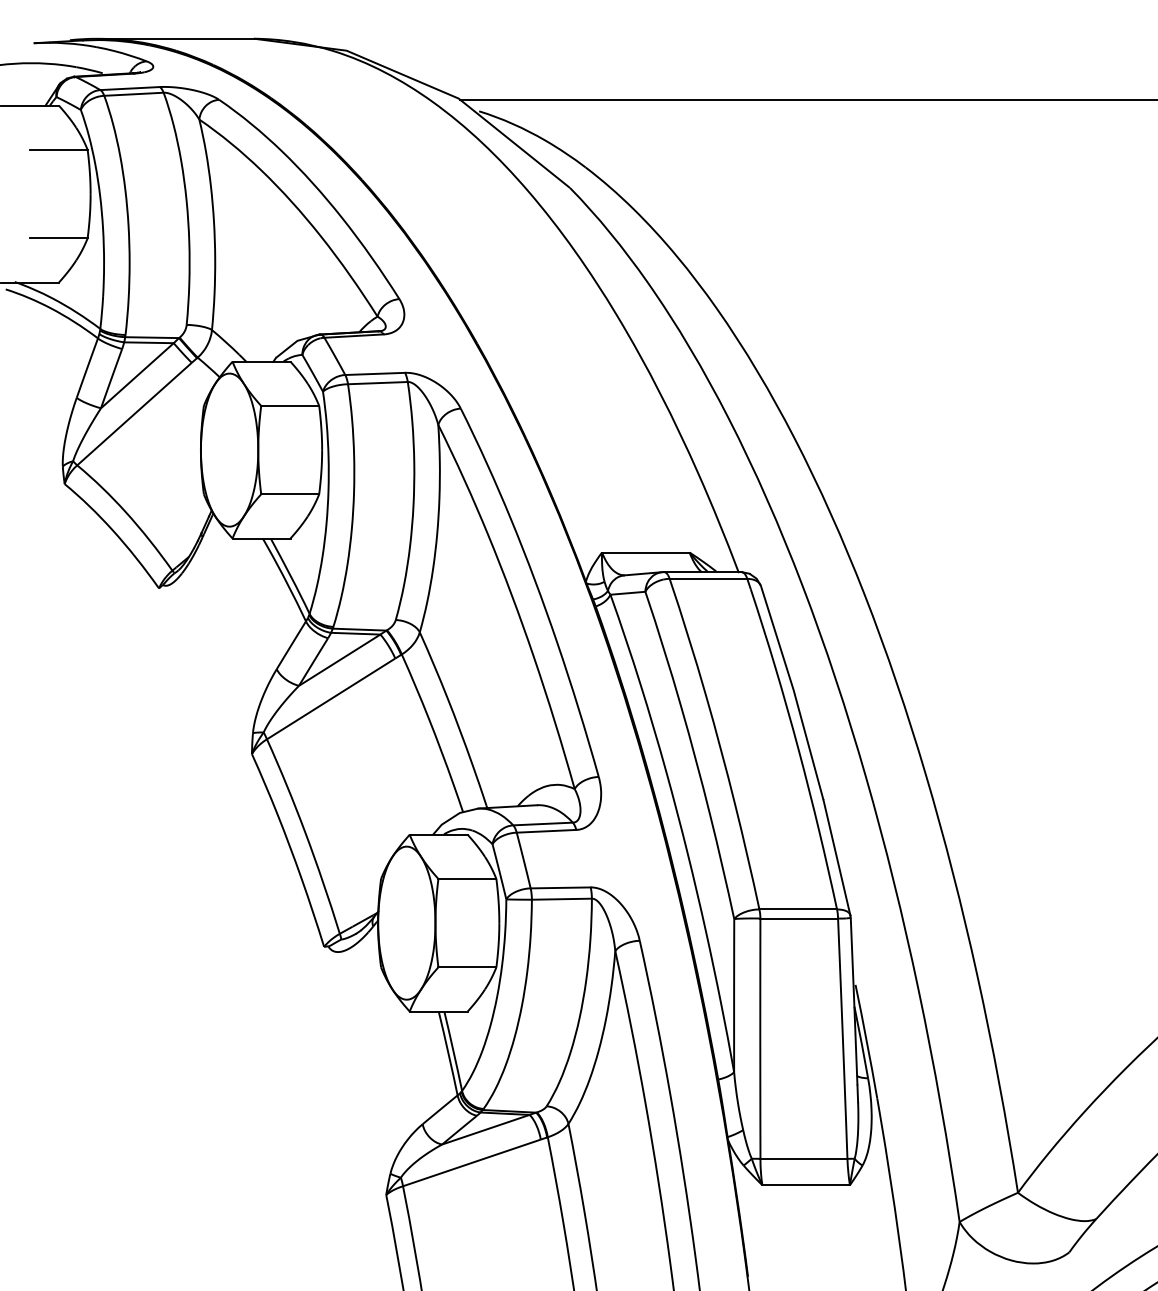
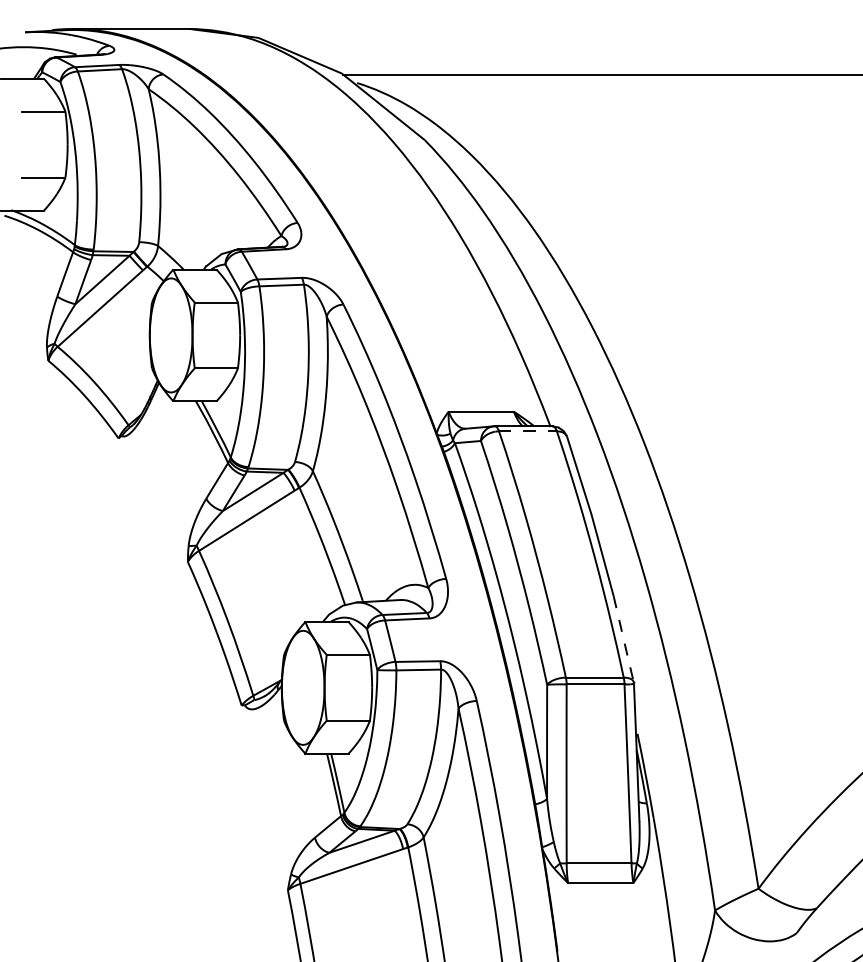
line: (708, 578) -> (527, 431), solid -> dashed
line: (837, 858) -> (624, 639), solid -> dashed

